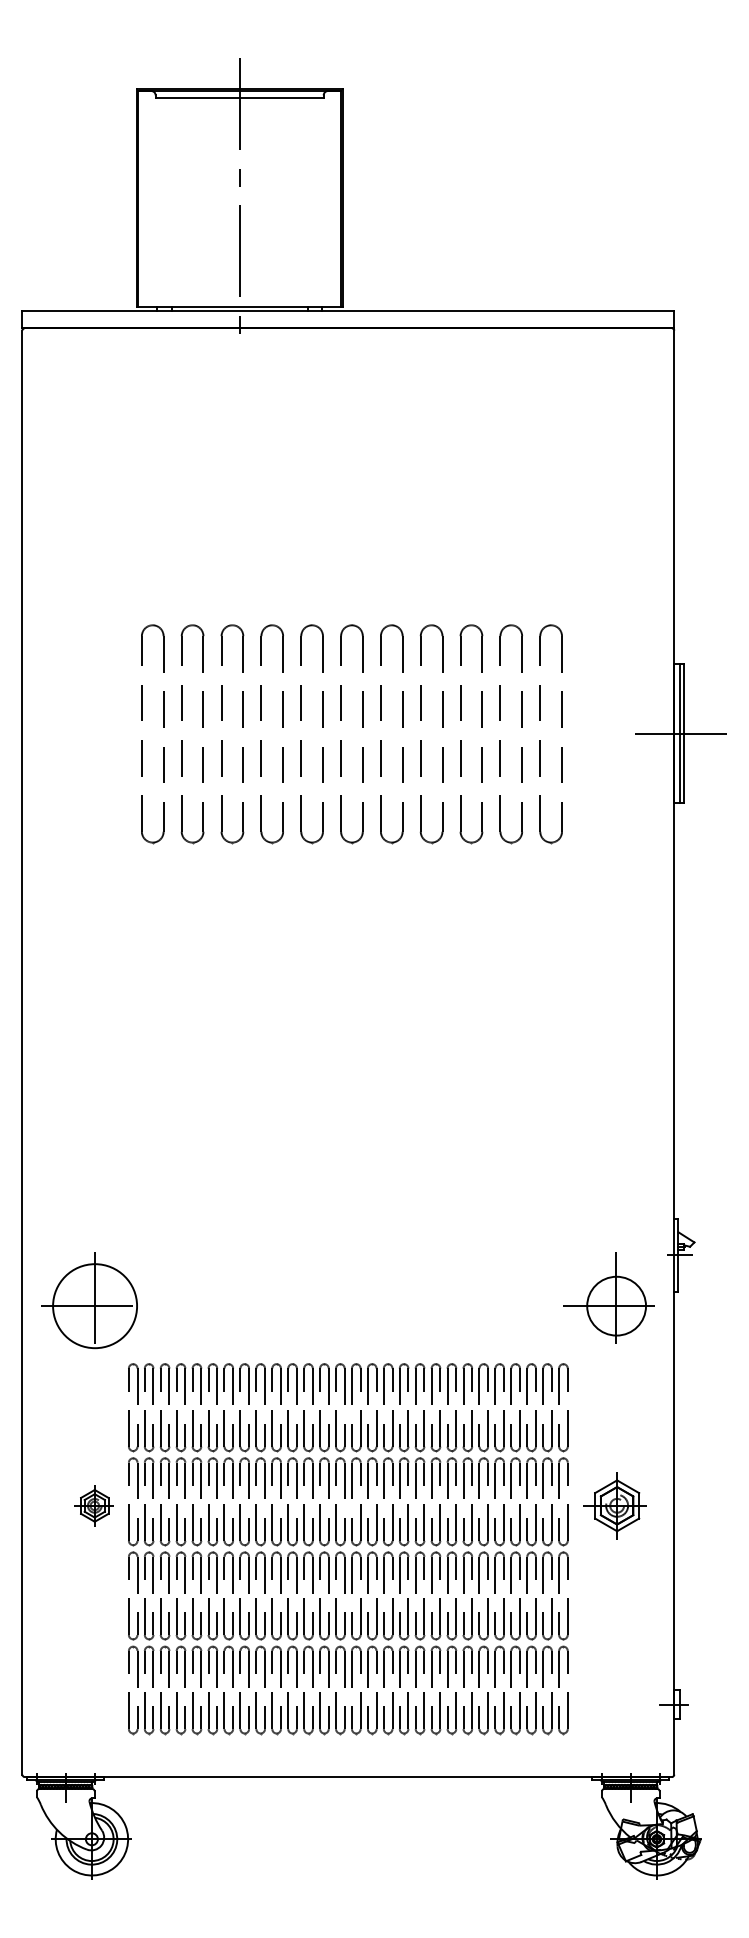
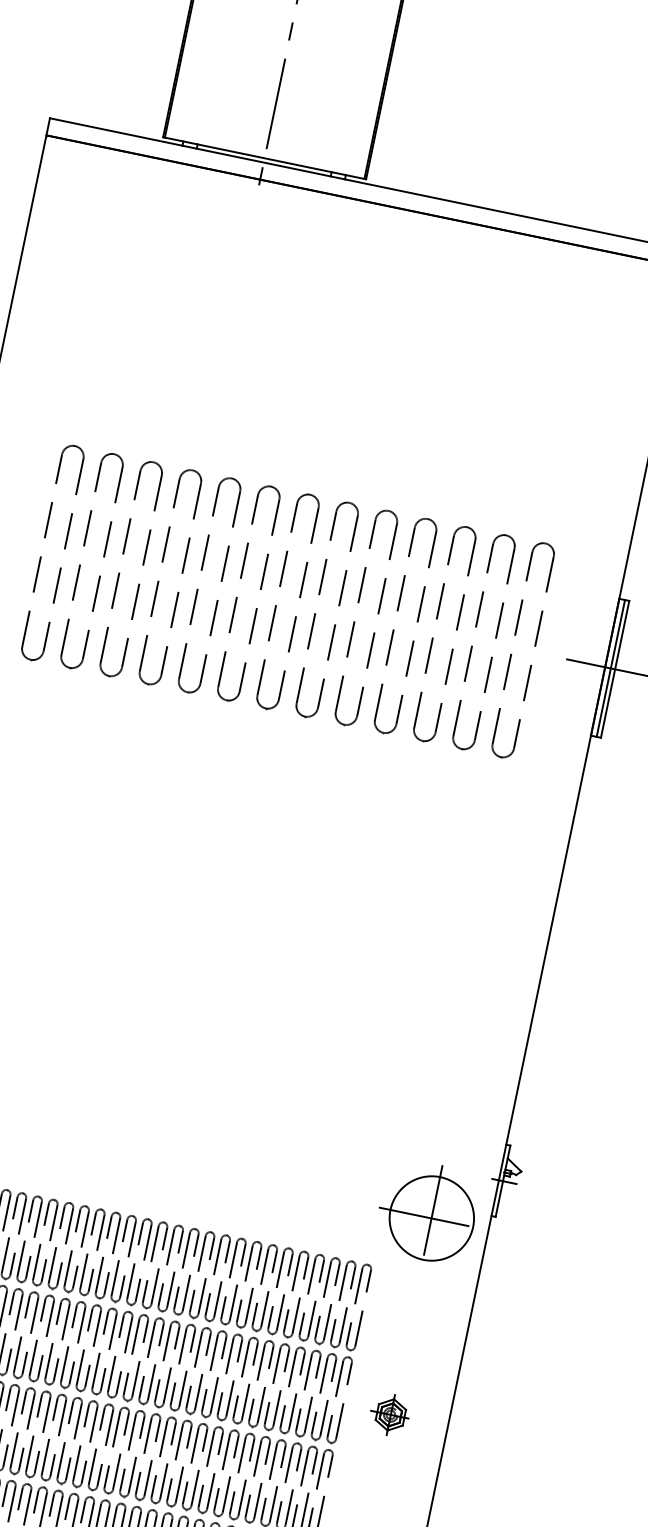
part: (102, 740) -> (41, 557), added
part: (580, 740) -> (511, 654), added
circle: (616, 1306) -> (431, 1218), size x1.43
part: (614, 1505) -> (389, 1414), size x0.62

